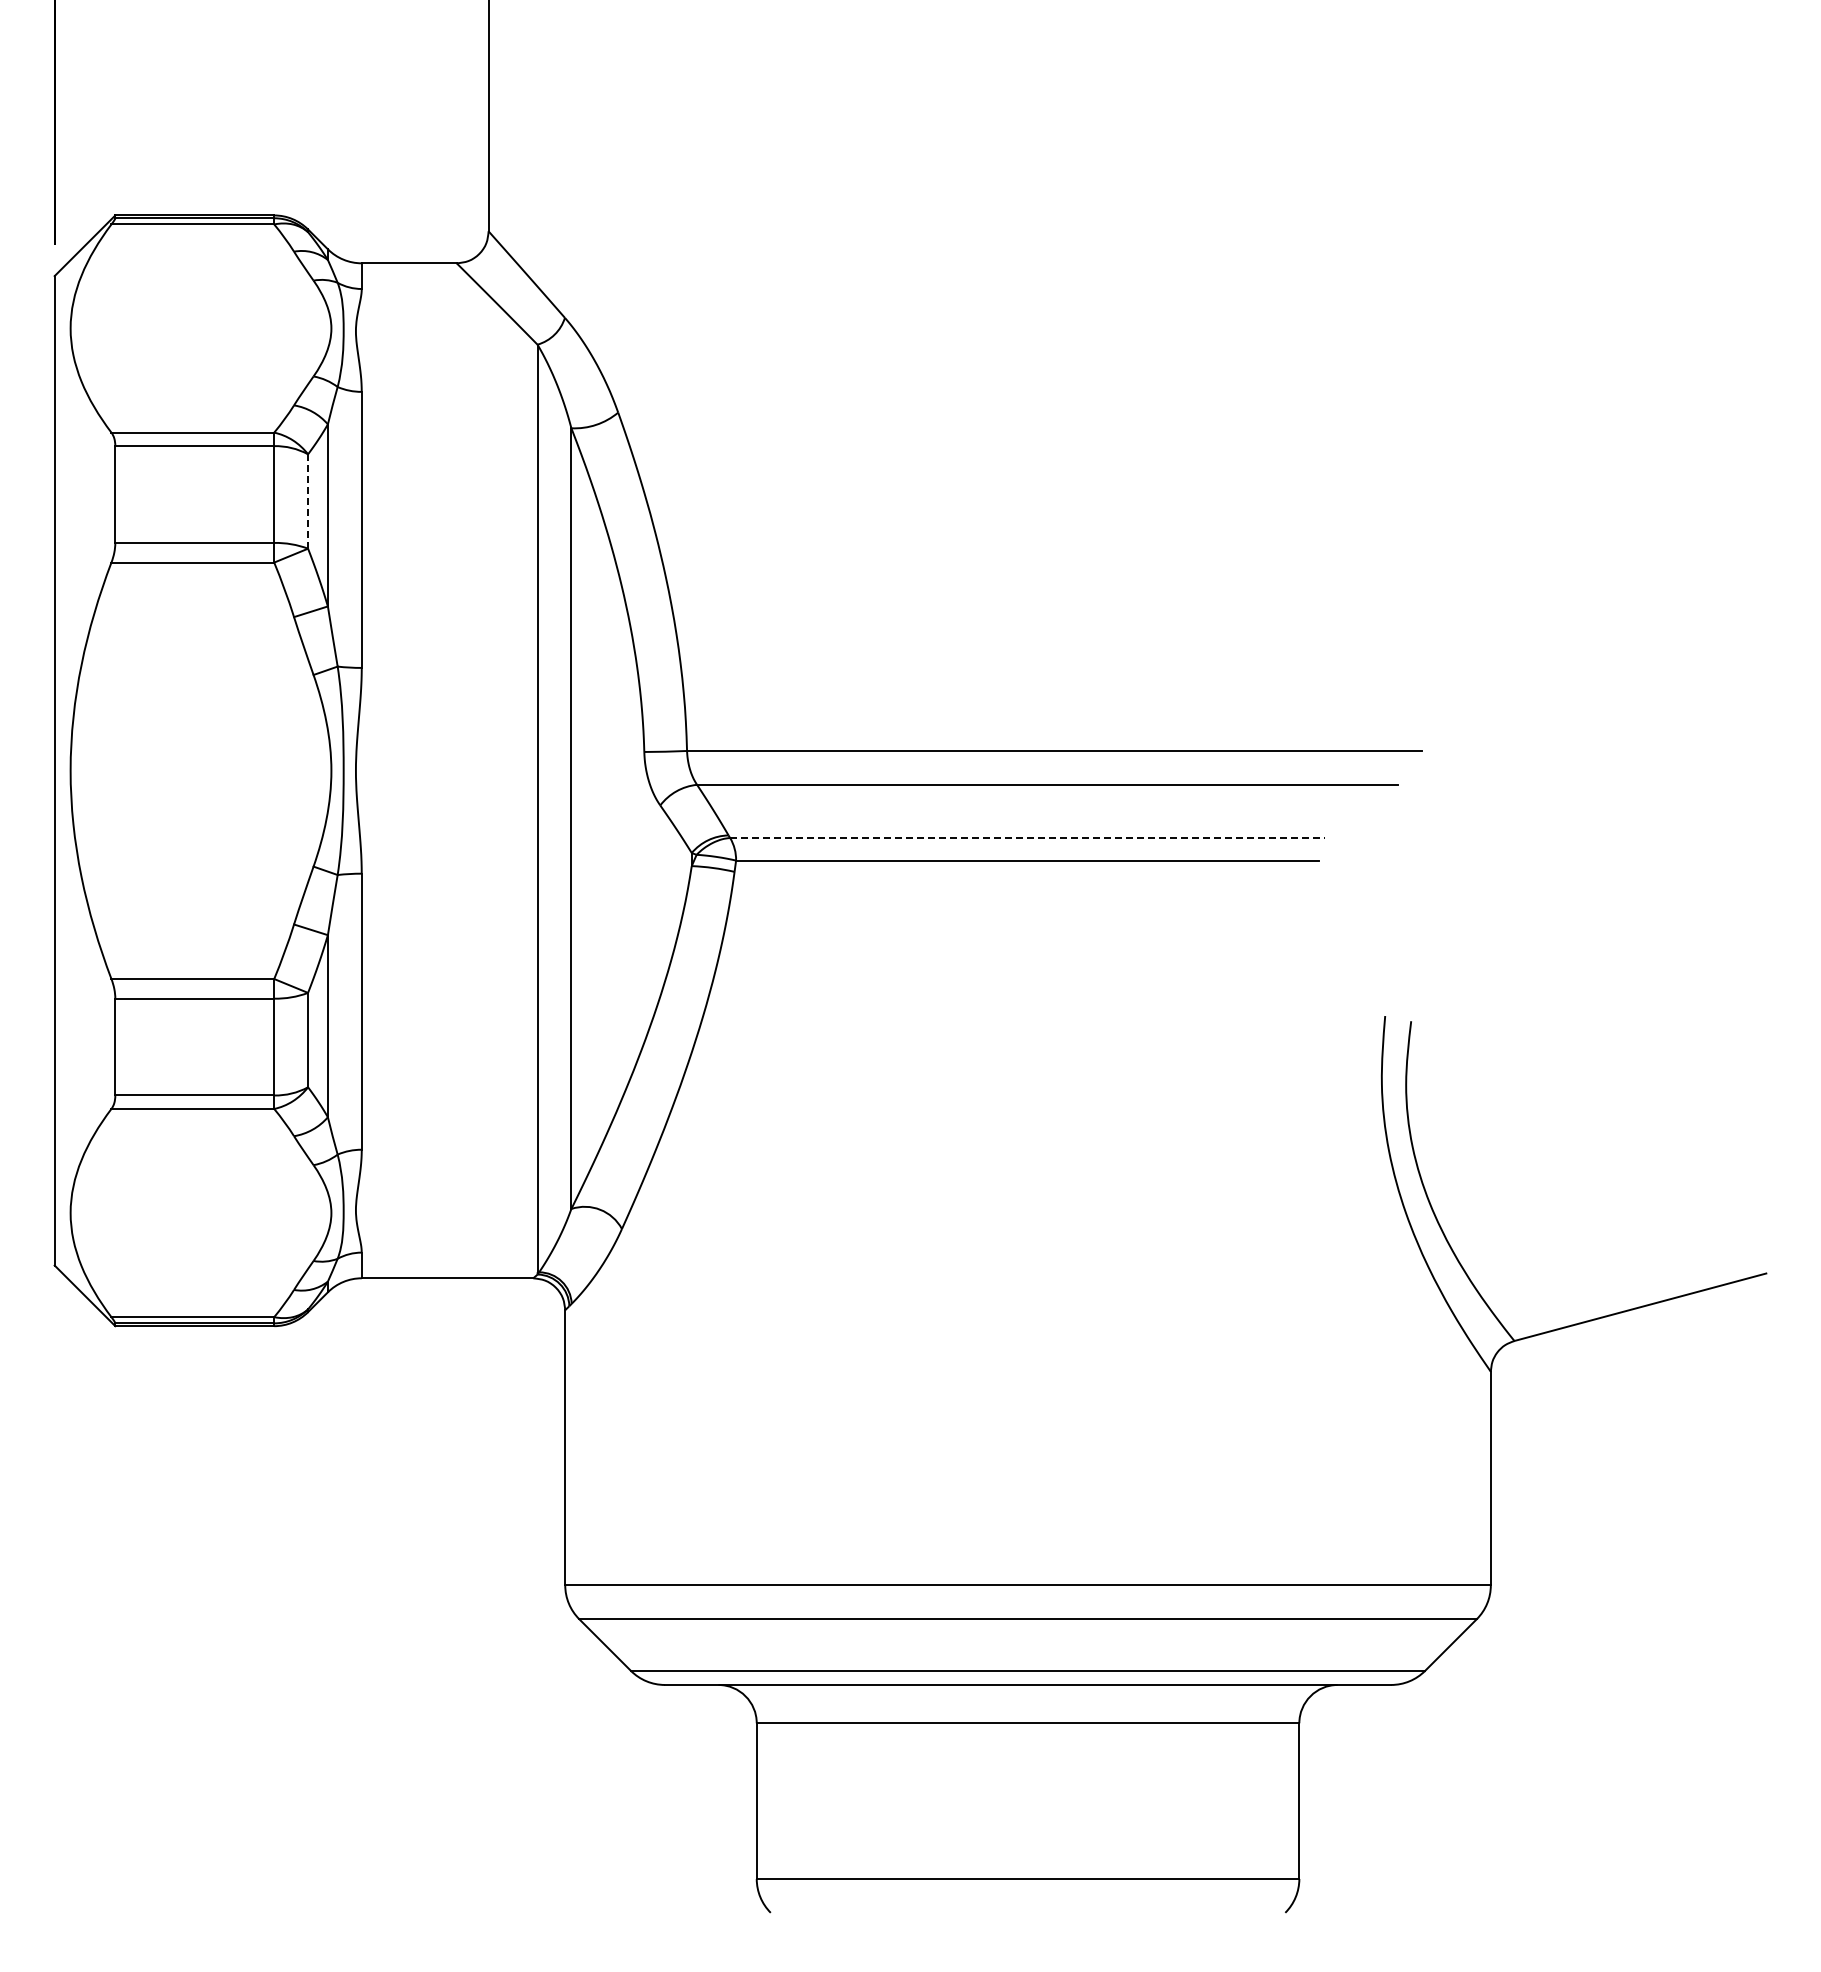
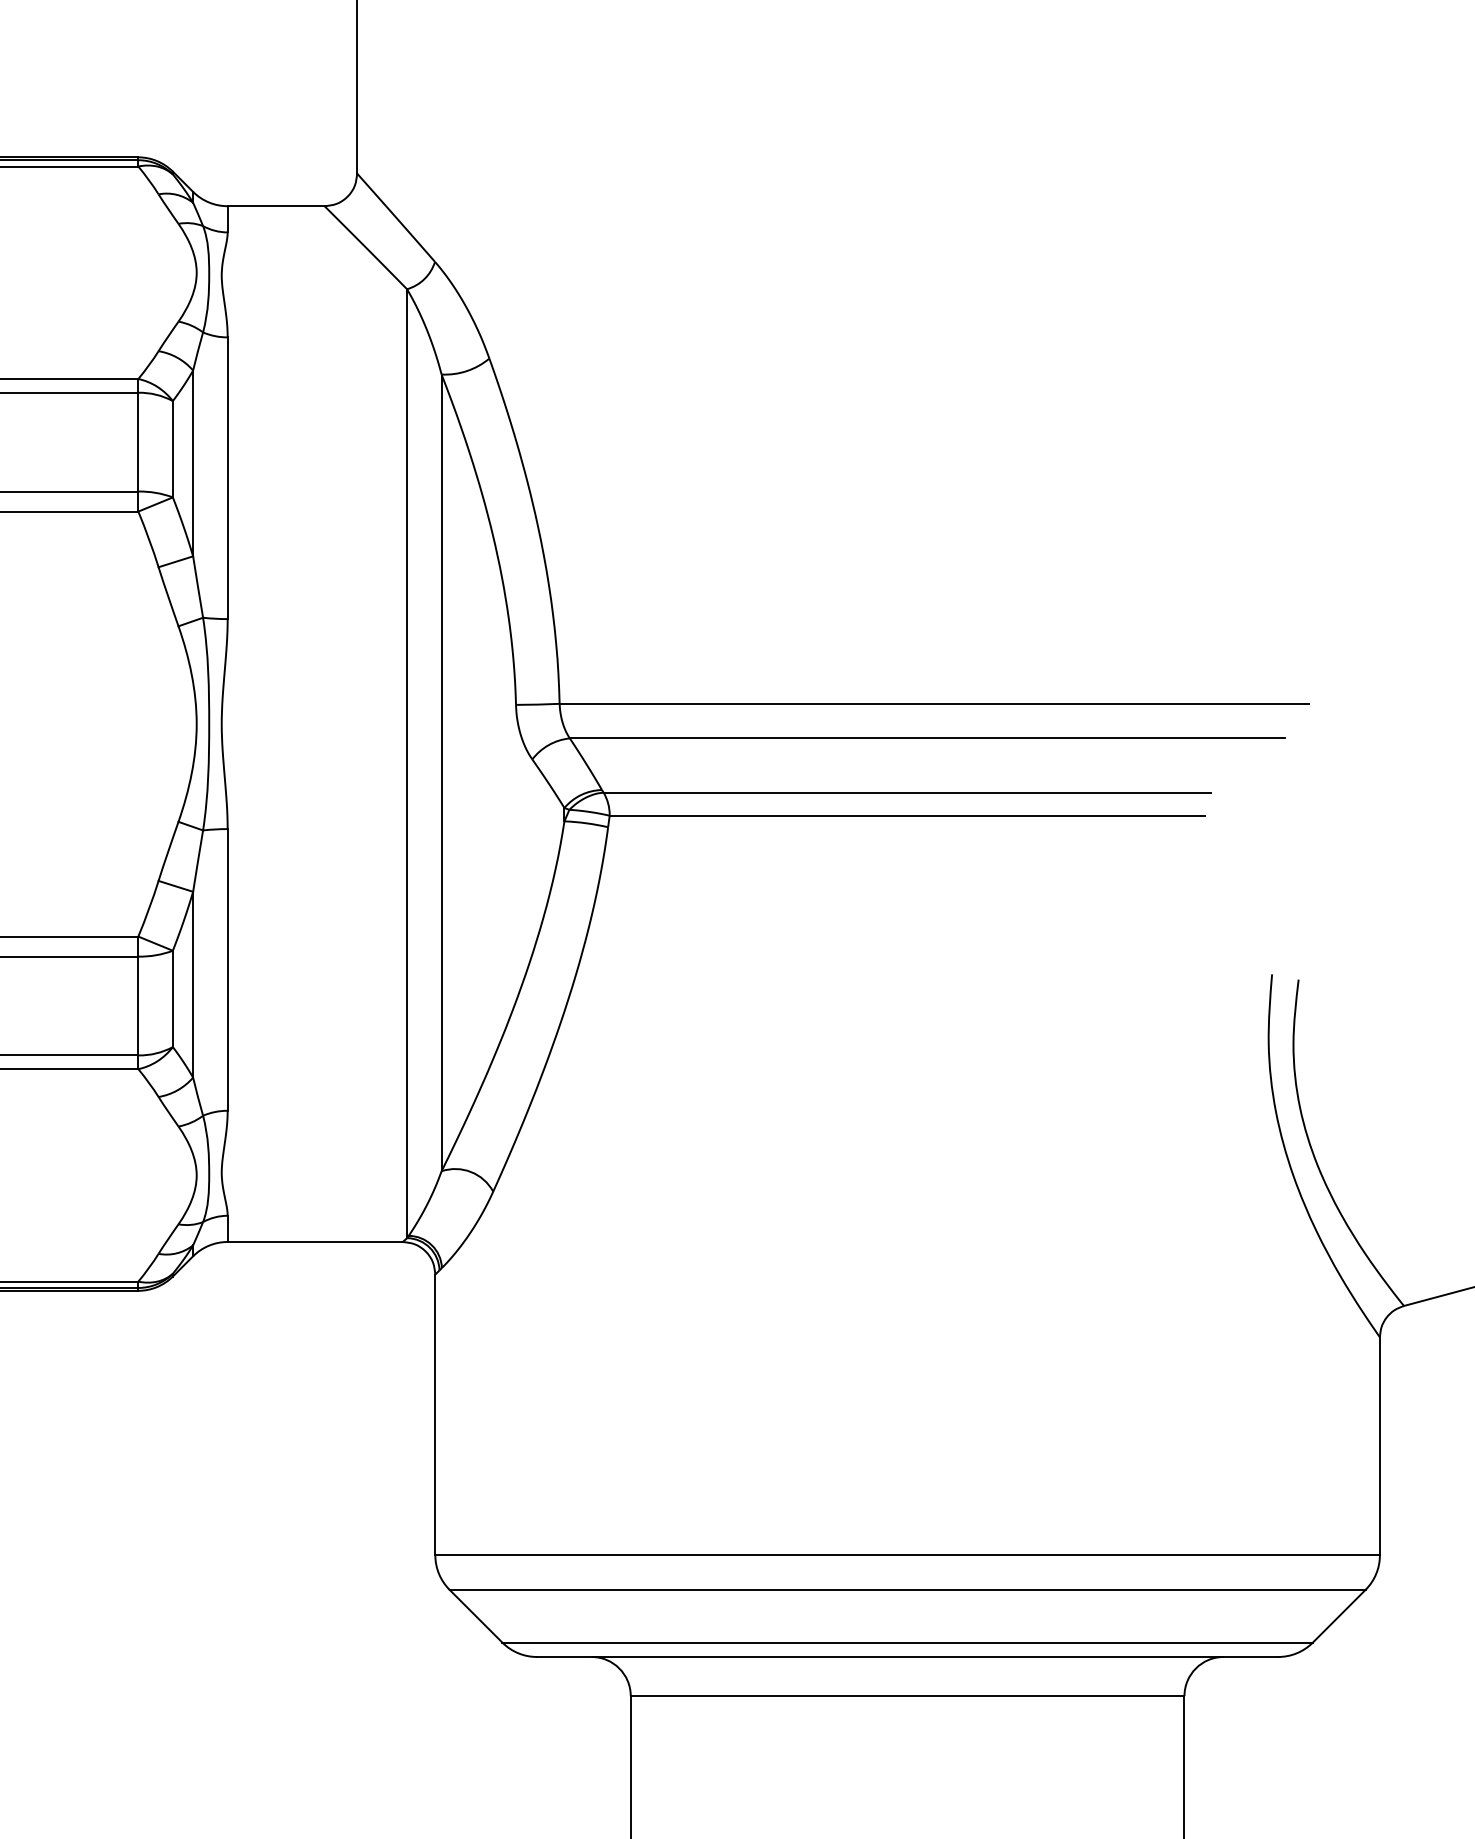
line: (308, 502) -> (173, 450), dashed -> solid
line: (1028, 838) -> (908, 793), dashed -> solid

